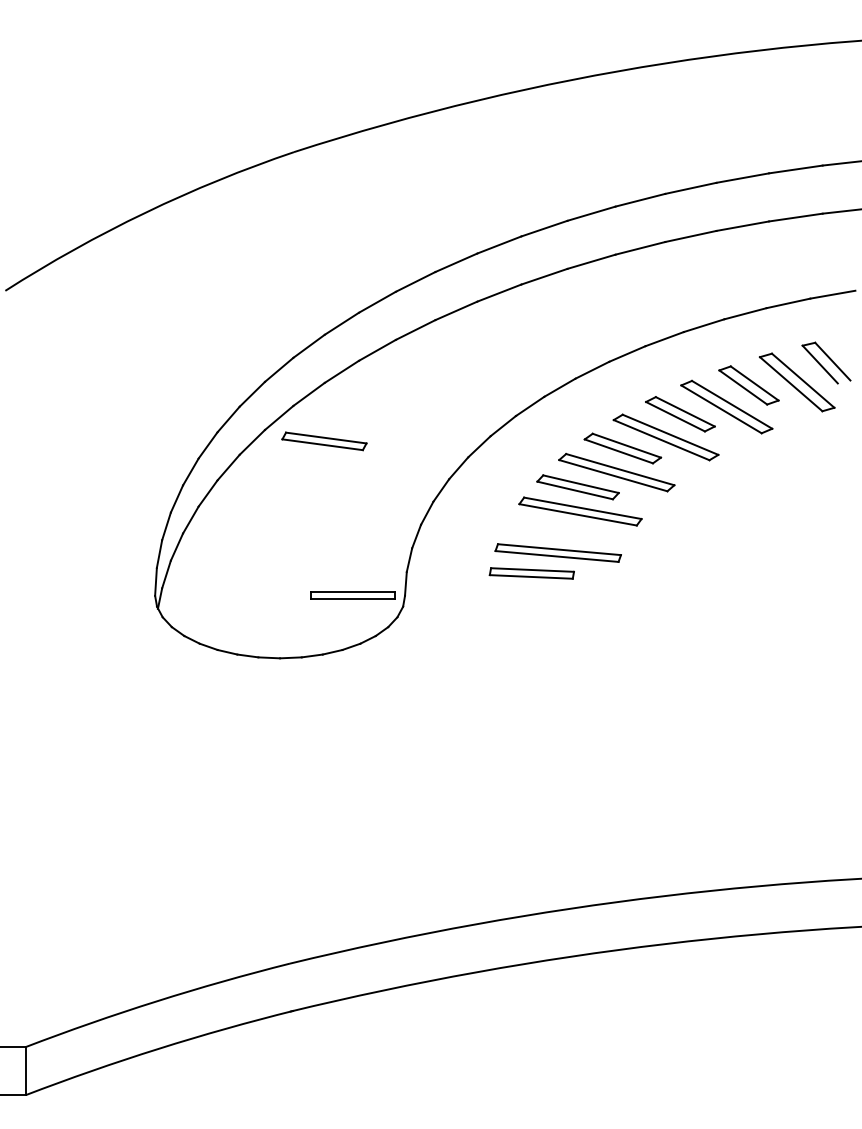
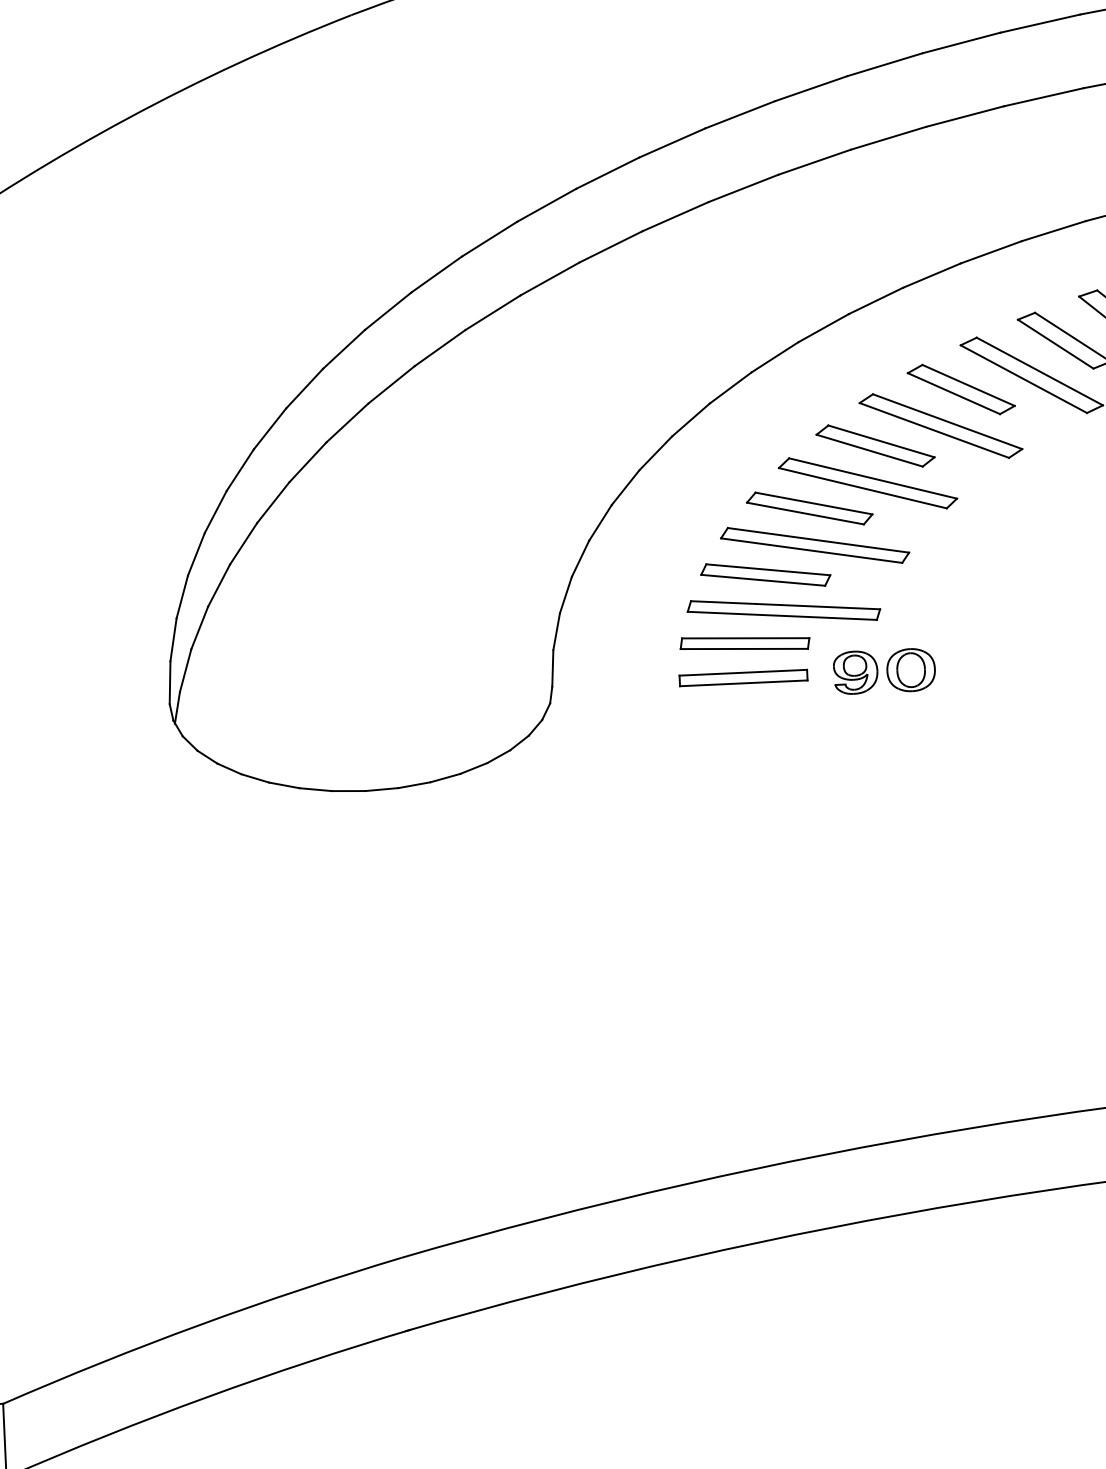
part: (324, 441) -> (765, 575), moved
part: (352, 595) -> (742, 677), moved
part: (621, 595) -> (883, 671), added

